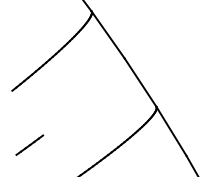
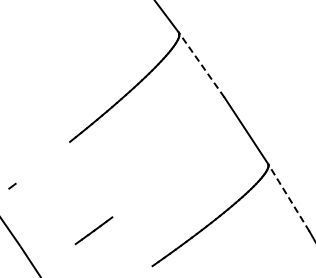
line: (107, 35) -> (201, 65), solid -> dashed
line: (171, 131) -> (288, 197), solid -> dashed
line: (29, 145) -> (93, 230), moved

